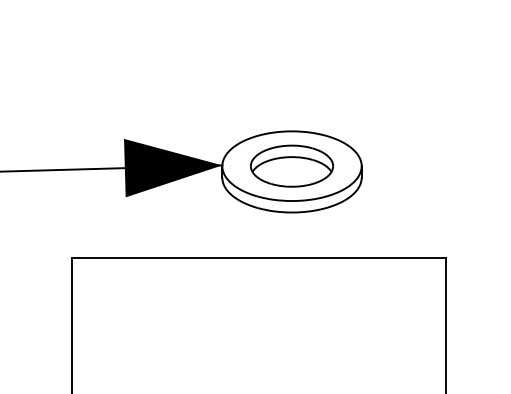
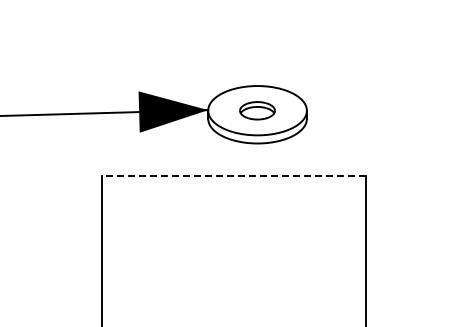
part: (291, 165) -> (257, 110), size x0.6
line: (258, 257) -> (233, 175), solid -> dashed

